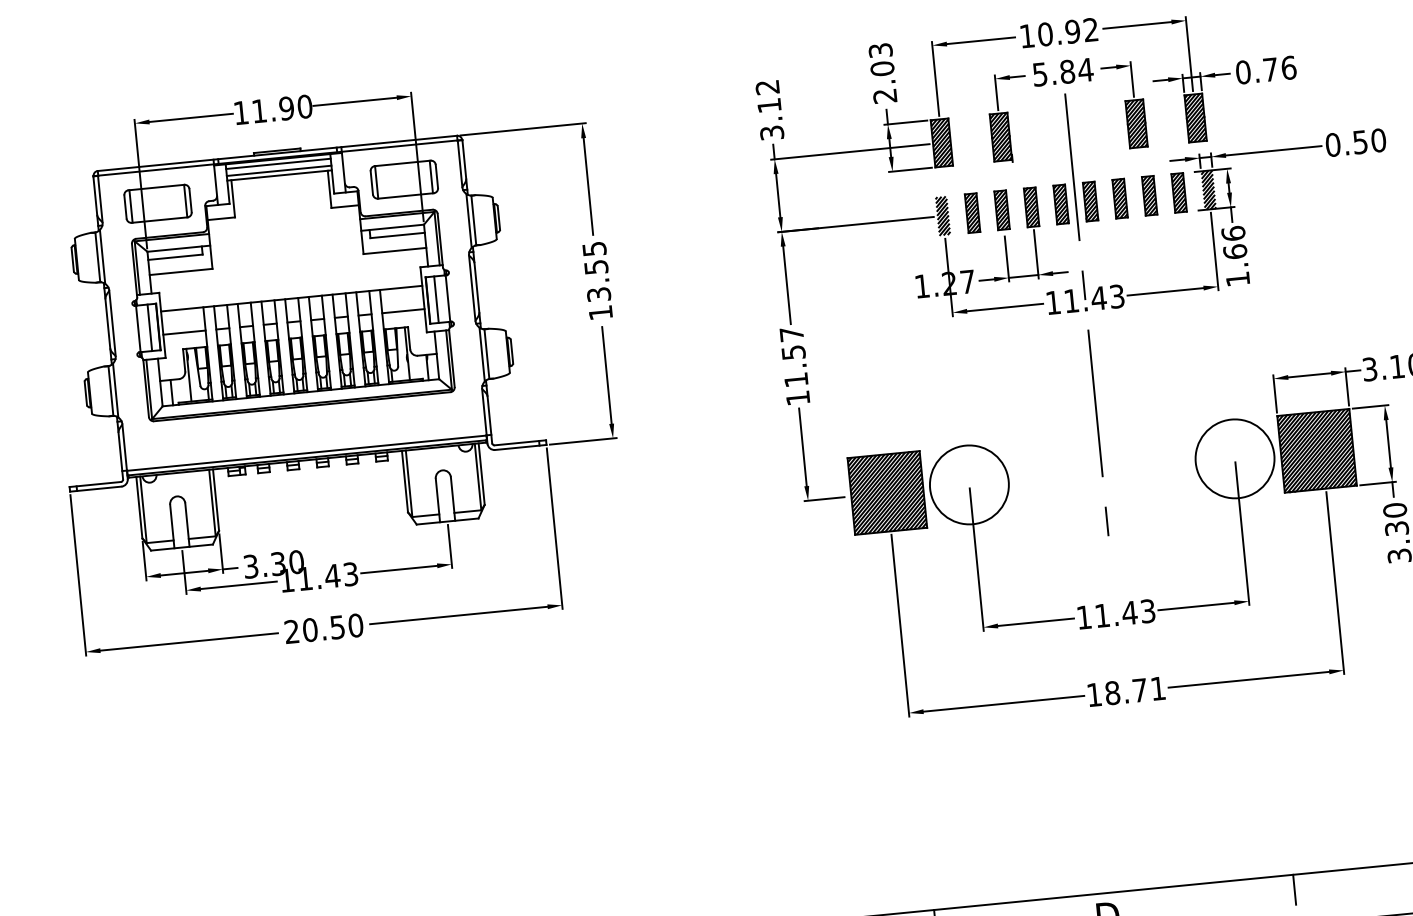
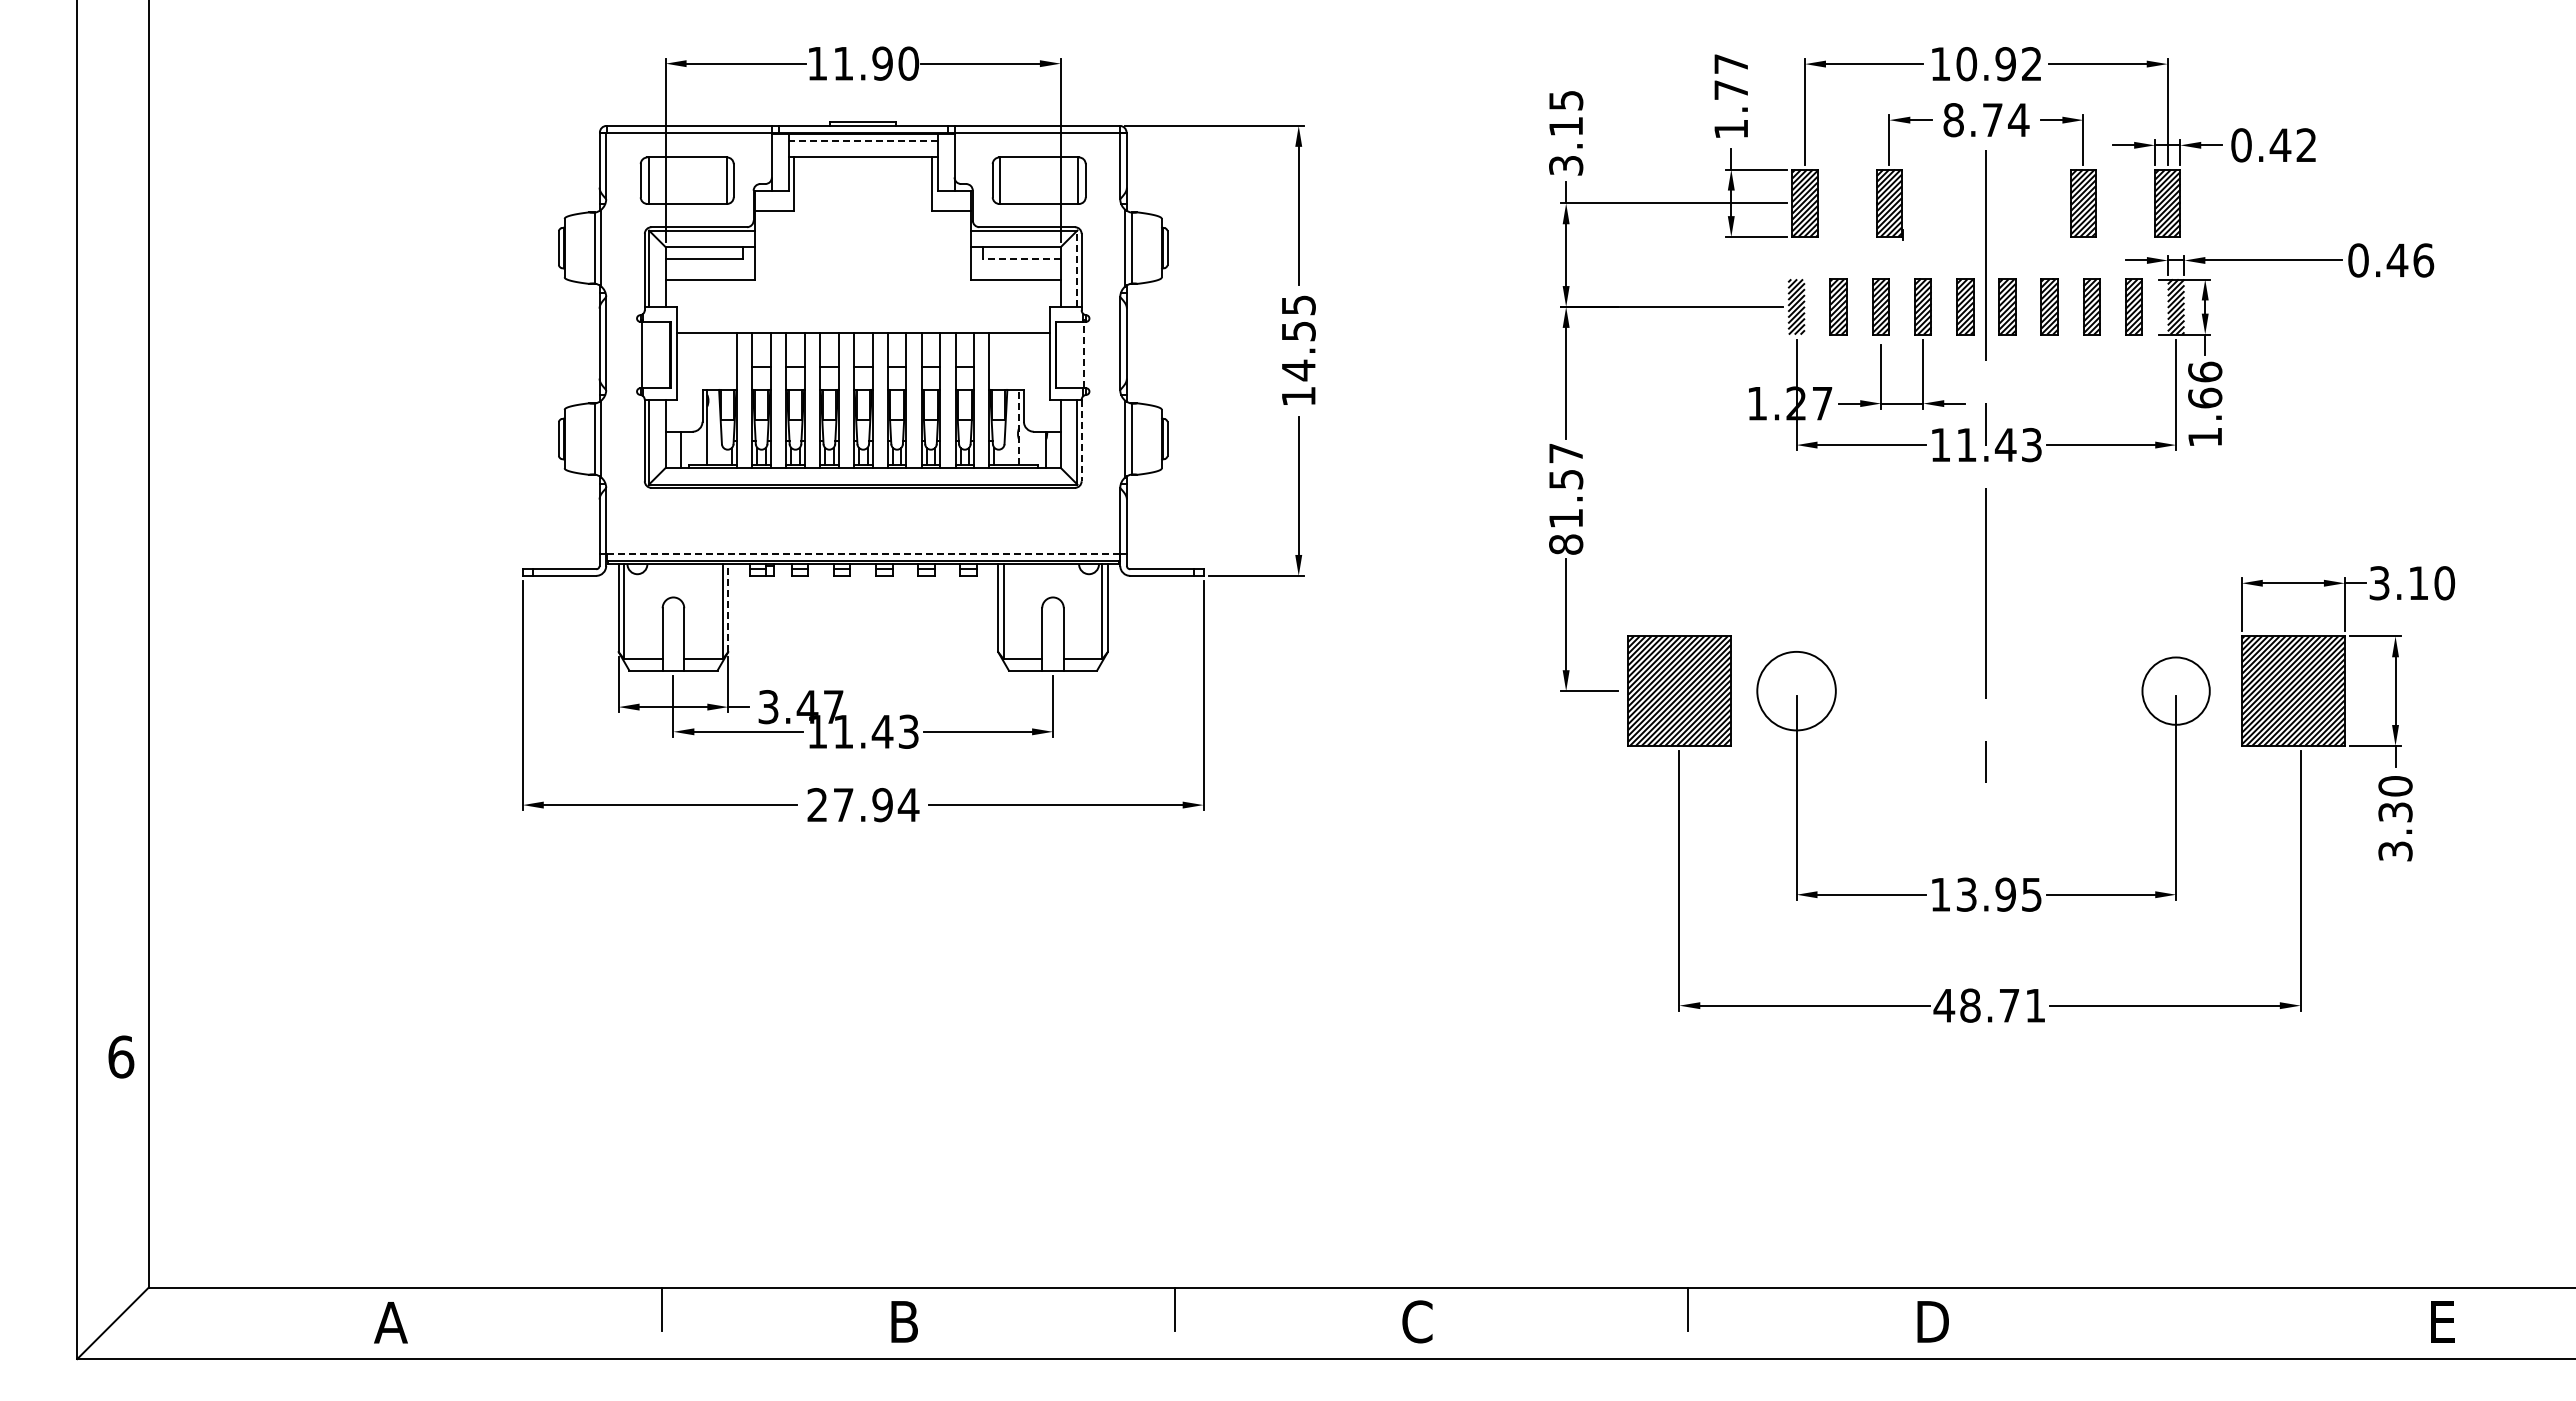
text: (1279, 68) -> (2293, 145), 0.76 -> 0.42
text: (883, 73) -> (1731, 96), 2.03 -> 1.77
text: (1054, 73) -> (1973, 120), 5.84 -> 8.74
text: (767, 87) -> (1566, 100), 3.12 -> 3.15
text: (1369, 141) -> (2410, 260), 0.50 -> 0.46
line: (278, 163) -> (863, 140), solid -> dashed
line: (278, 170) -> (862, 150), removed
line: (397, 235) -> (1021, 258), solid -> dashed
line: (437, 238) -> (1077, 268), solid -> dashed
text: (598, 294) -> (1298, 370), 13.55 -> 14.55
line: (447, 298) -> (1084, 354), solid -> dashed
line: (436, 299) -> (1068, 354), removed
line: (403, 311) -> (1019, 366), removed
line: (149, 327) -> (658, 354), removed
line: (184, 332) -> (706, 366), removed
line: (407, 353) -> (1019, 427), solid -> dashed
line: (451, 358) -> (1081, 440), solid -> dashed
text: (798, 398) -> (1566, 544), 11.57 -> 81.57
line: (307, 453) -> (863, 554), solid -> dashed
circle: (1235, 459) -> (2176, 691), size x0.6
circle: (969, 485) -> (1796, 691), size x0.7
line: (216, 500) -> (728, 608), solid -> dashed
text: (286, 563) -> (819, 707), 3.30 -> 3.47
text: (1125, 613) -> (1999, 894), 11.43 -> 13.95
text: (333, 628) -> (876, 805), 20.50 -> 27.94
text: (1094, 694) -> (1944, 1005), 18.71 -> 48.71
line: (1294, 889) -> (2200, 1308), removed

